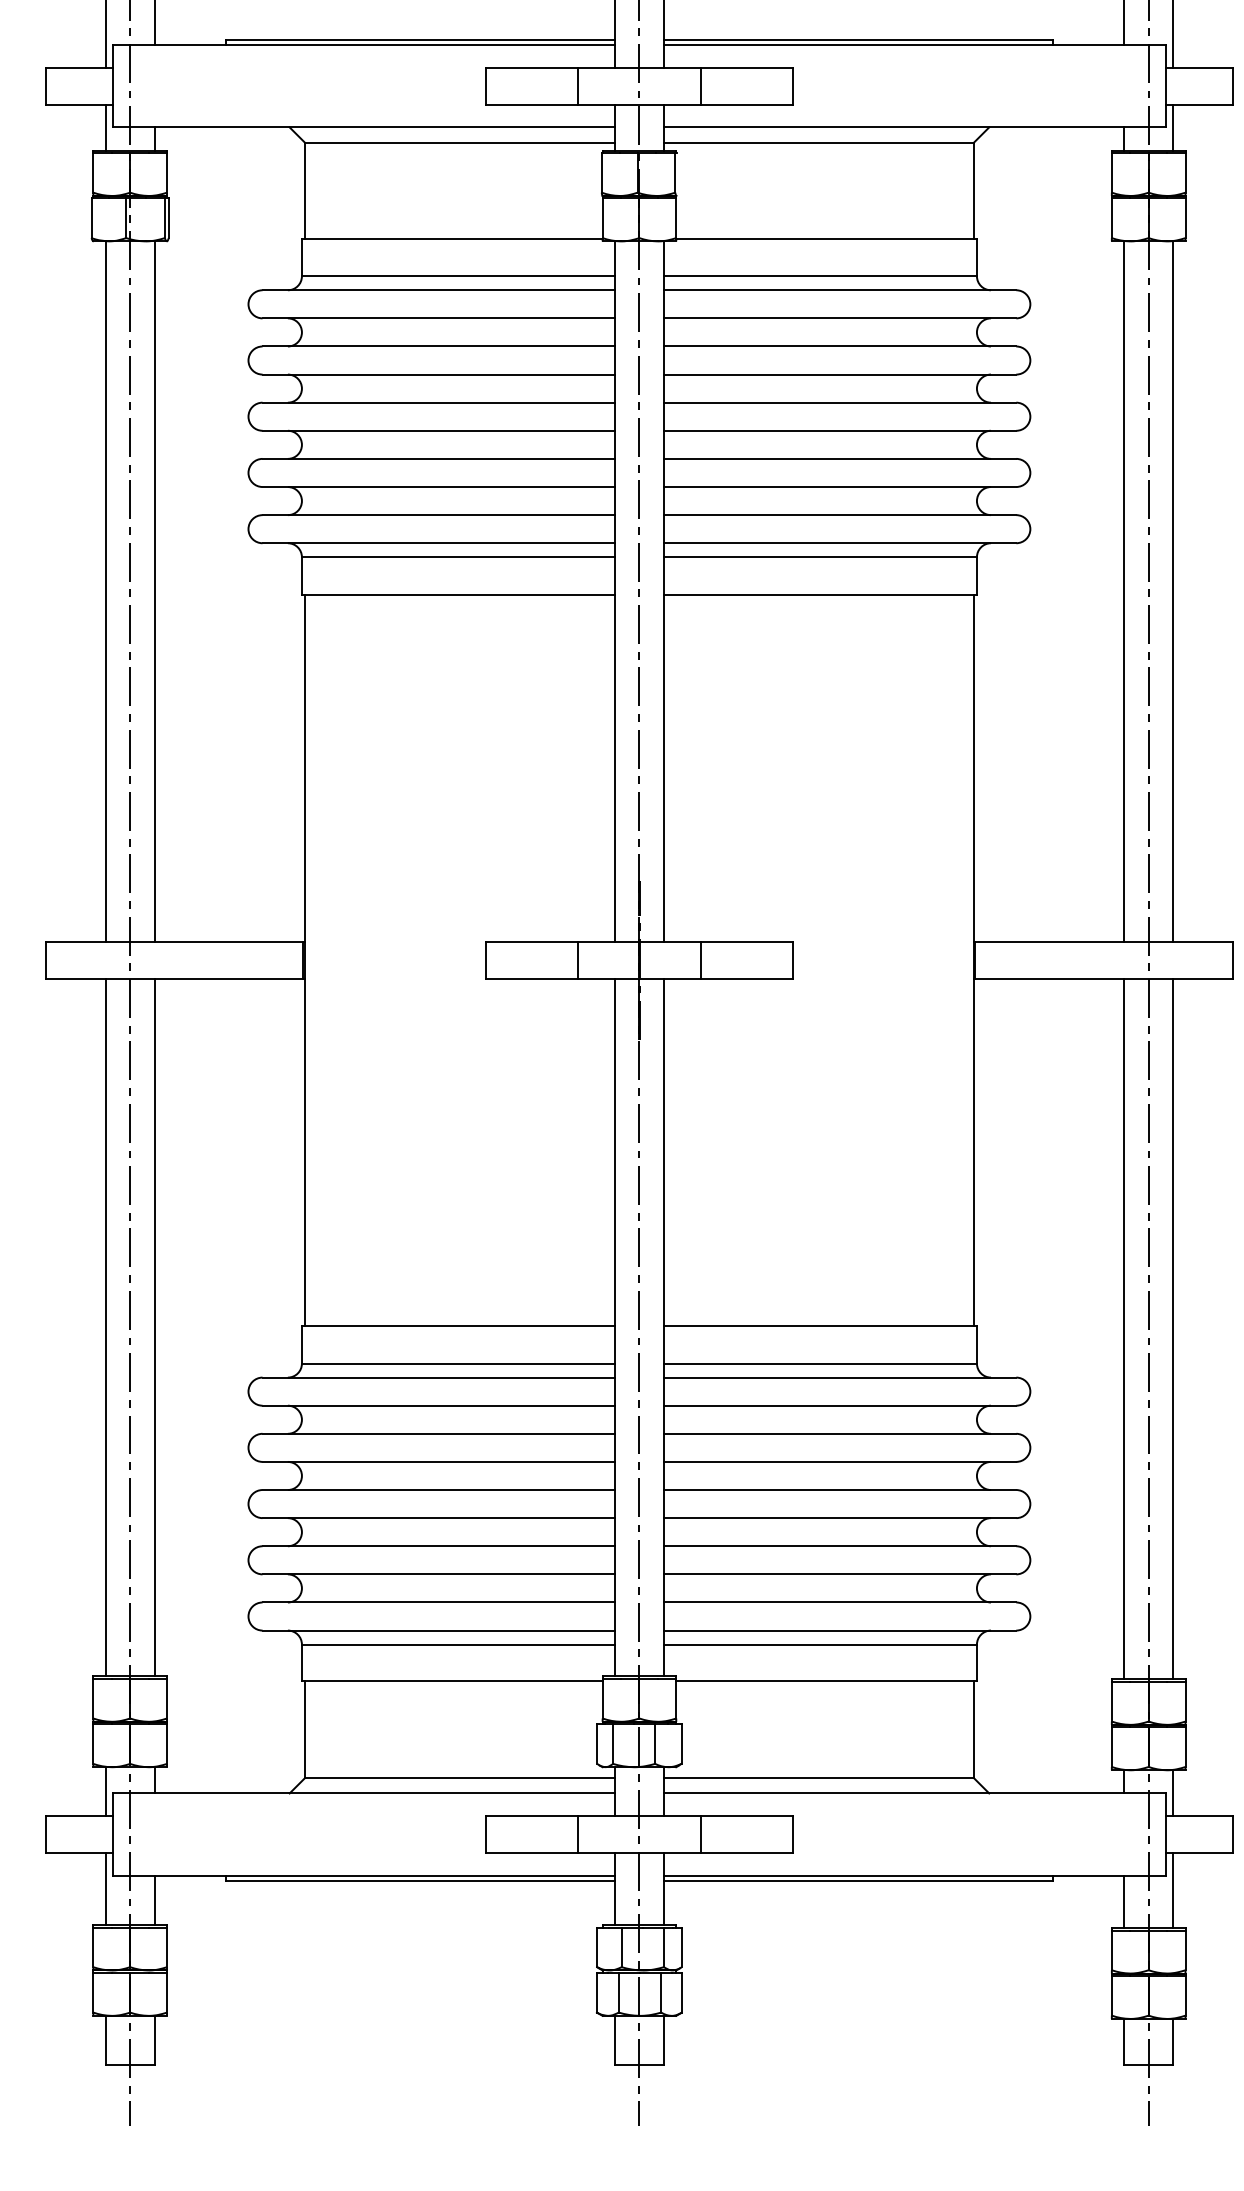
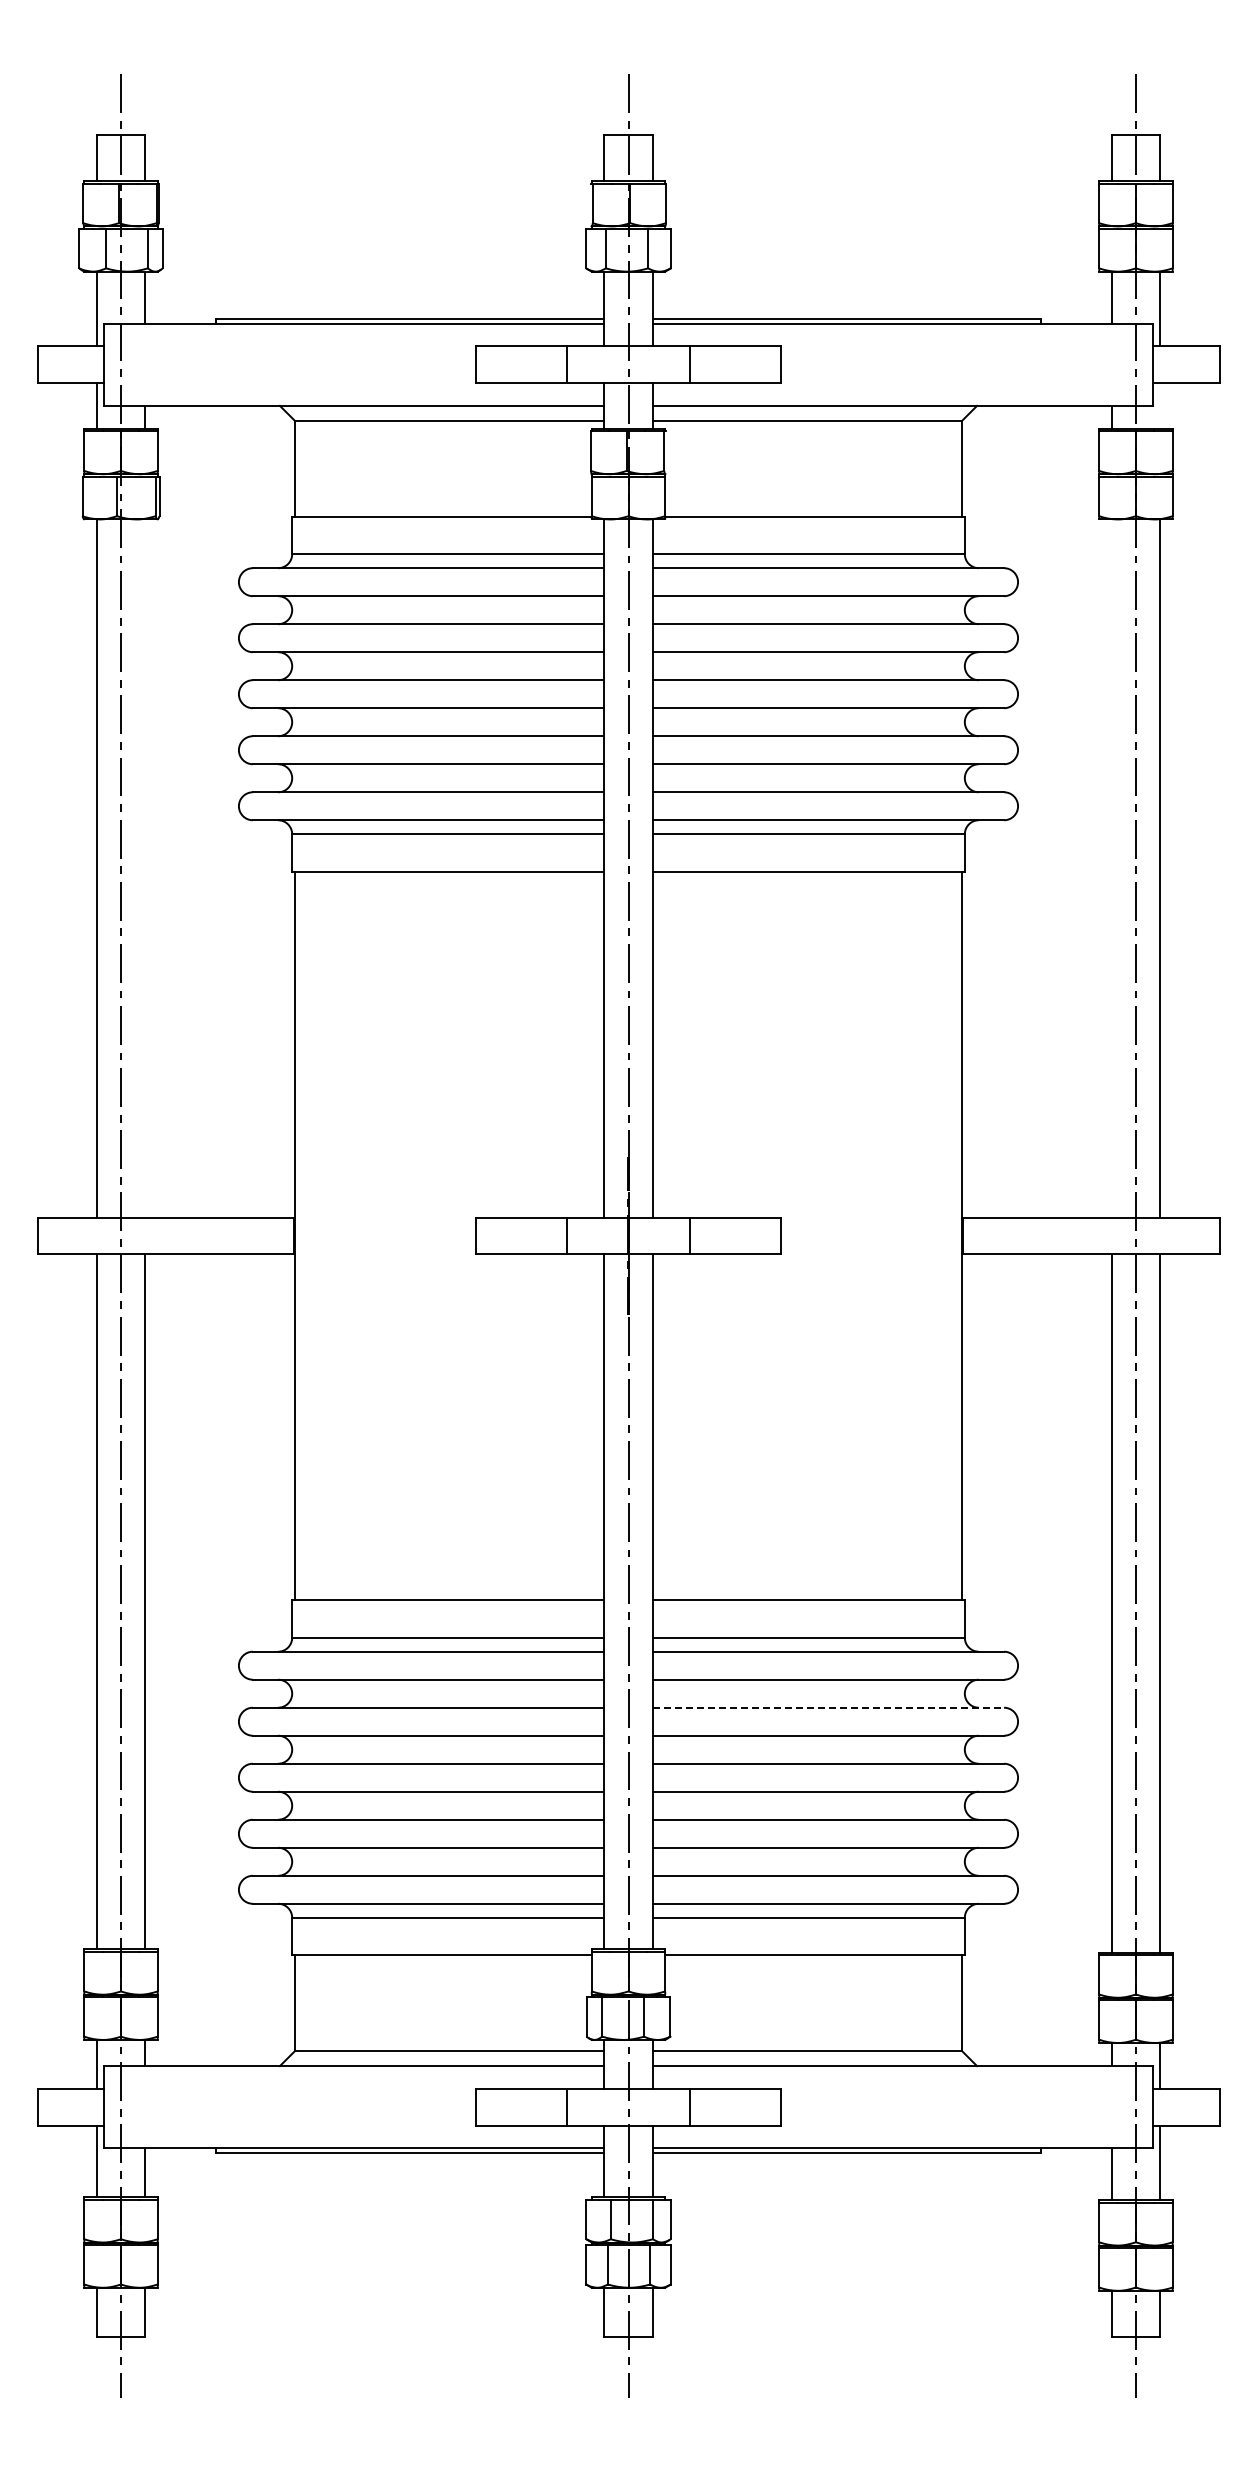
line: (1173, 127) -> (1160, 405), removed
line: (154, 591) -> (145, 868), removed
line: (1124, 591) -> (1111, 868), removed
line: (840, 1433) -> (828, 1707), solid -> dashed

